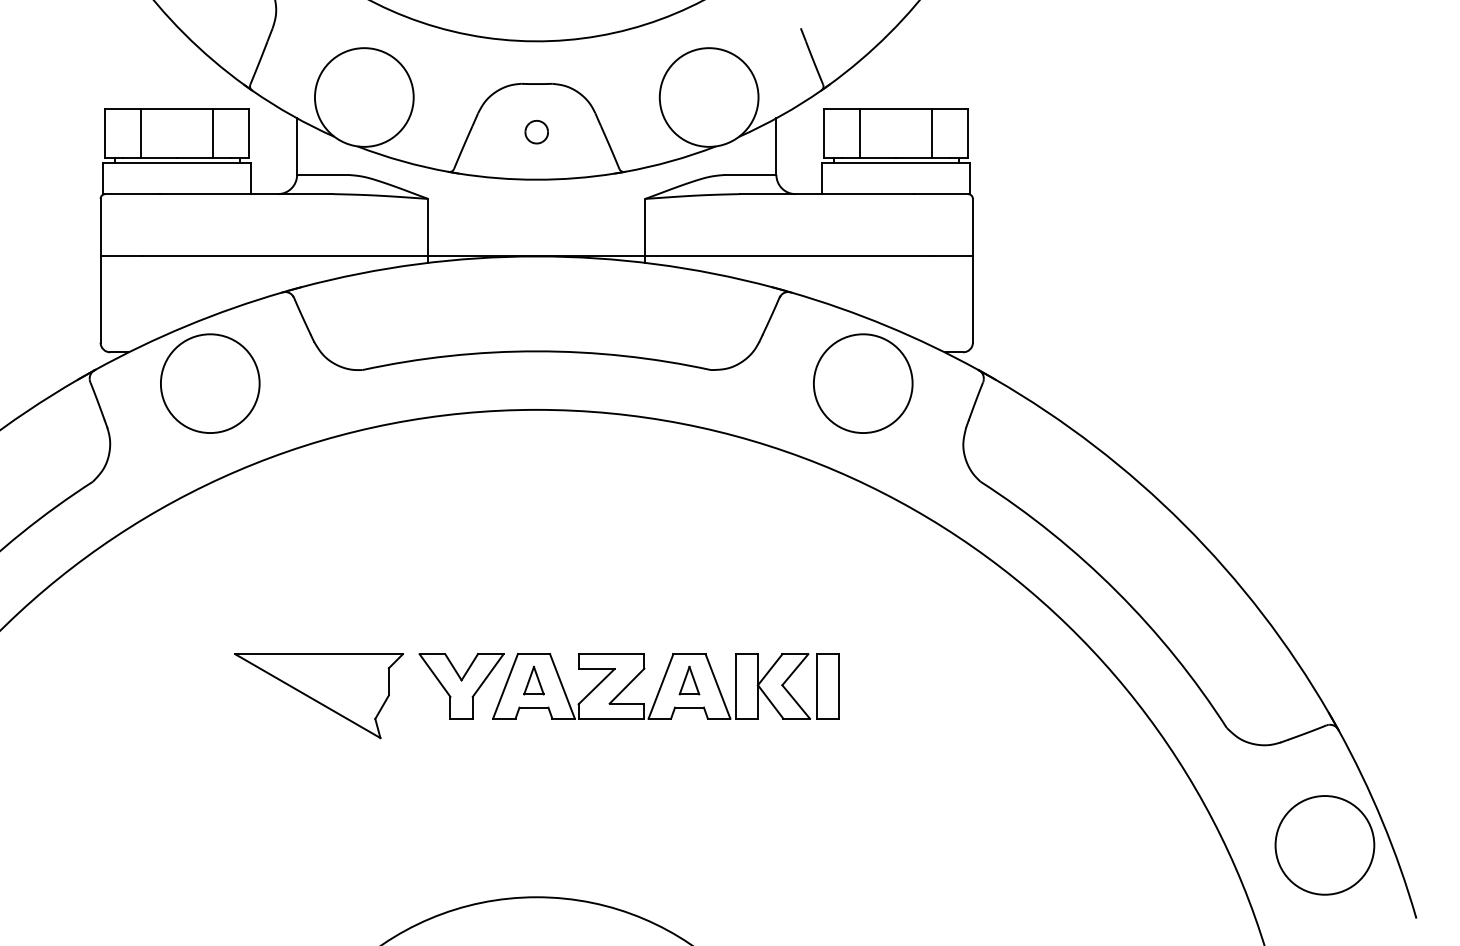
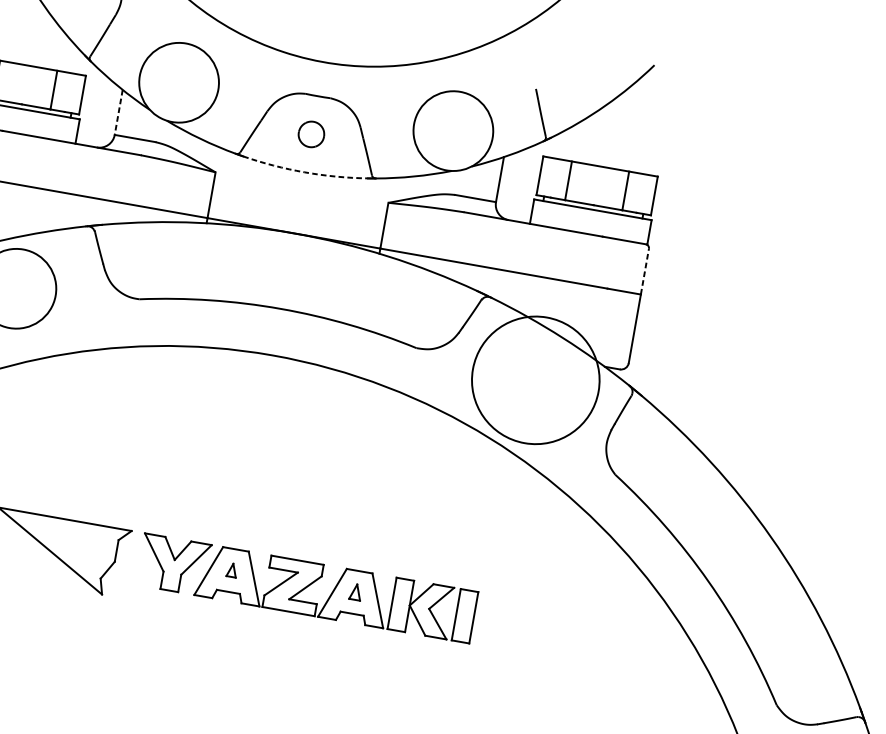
part: (536, 132) -> (311, 134), size x1.4
line: (297, 147) -> (118, 113), solid -> dashed
arc: (536, 179) -> (304, 172), solid -> dashed
line: (972, 227) -> (644, 271), solid -> dashed
circle: (862, 383) -> (535, 380), size x1.6
part: (533, 680) -> (231, 570), size x0.6
part: (689, 680) -> (355, 592), size x0.7

